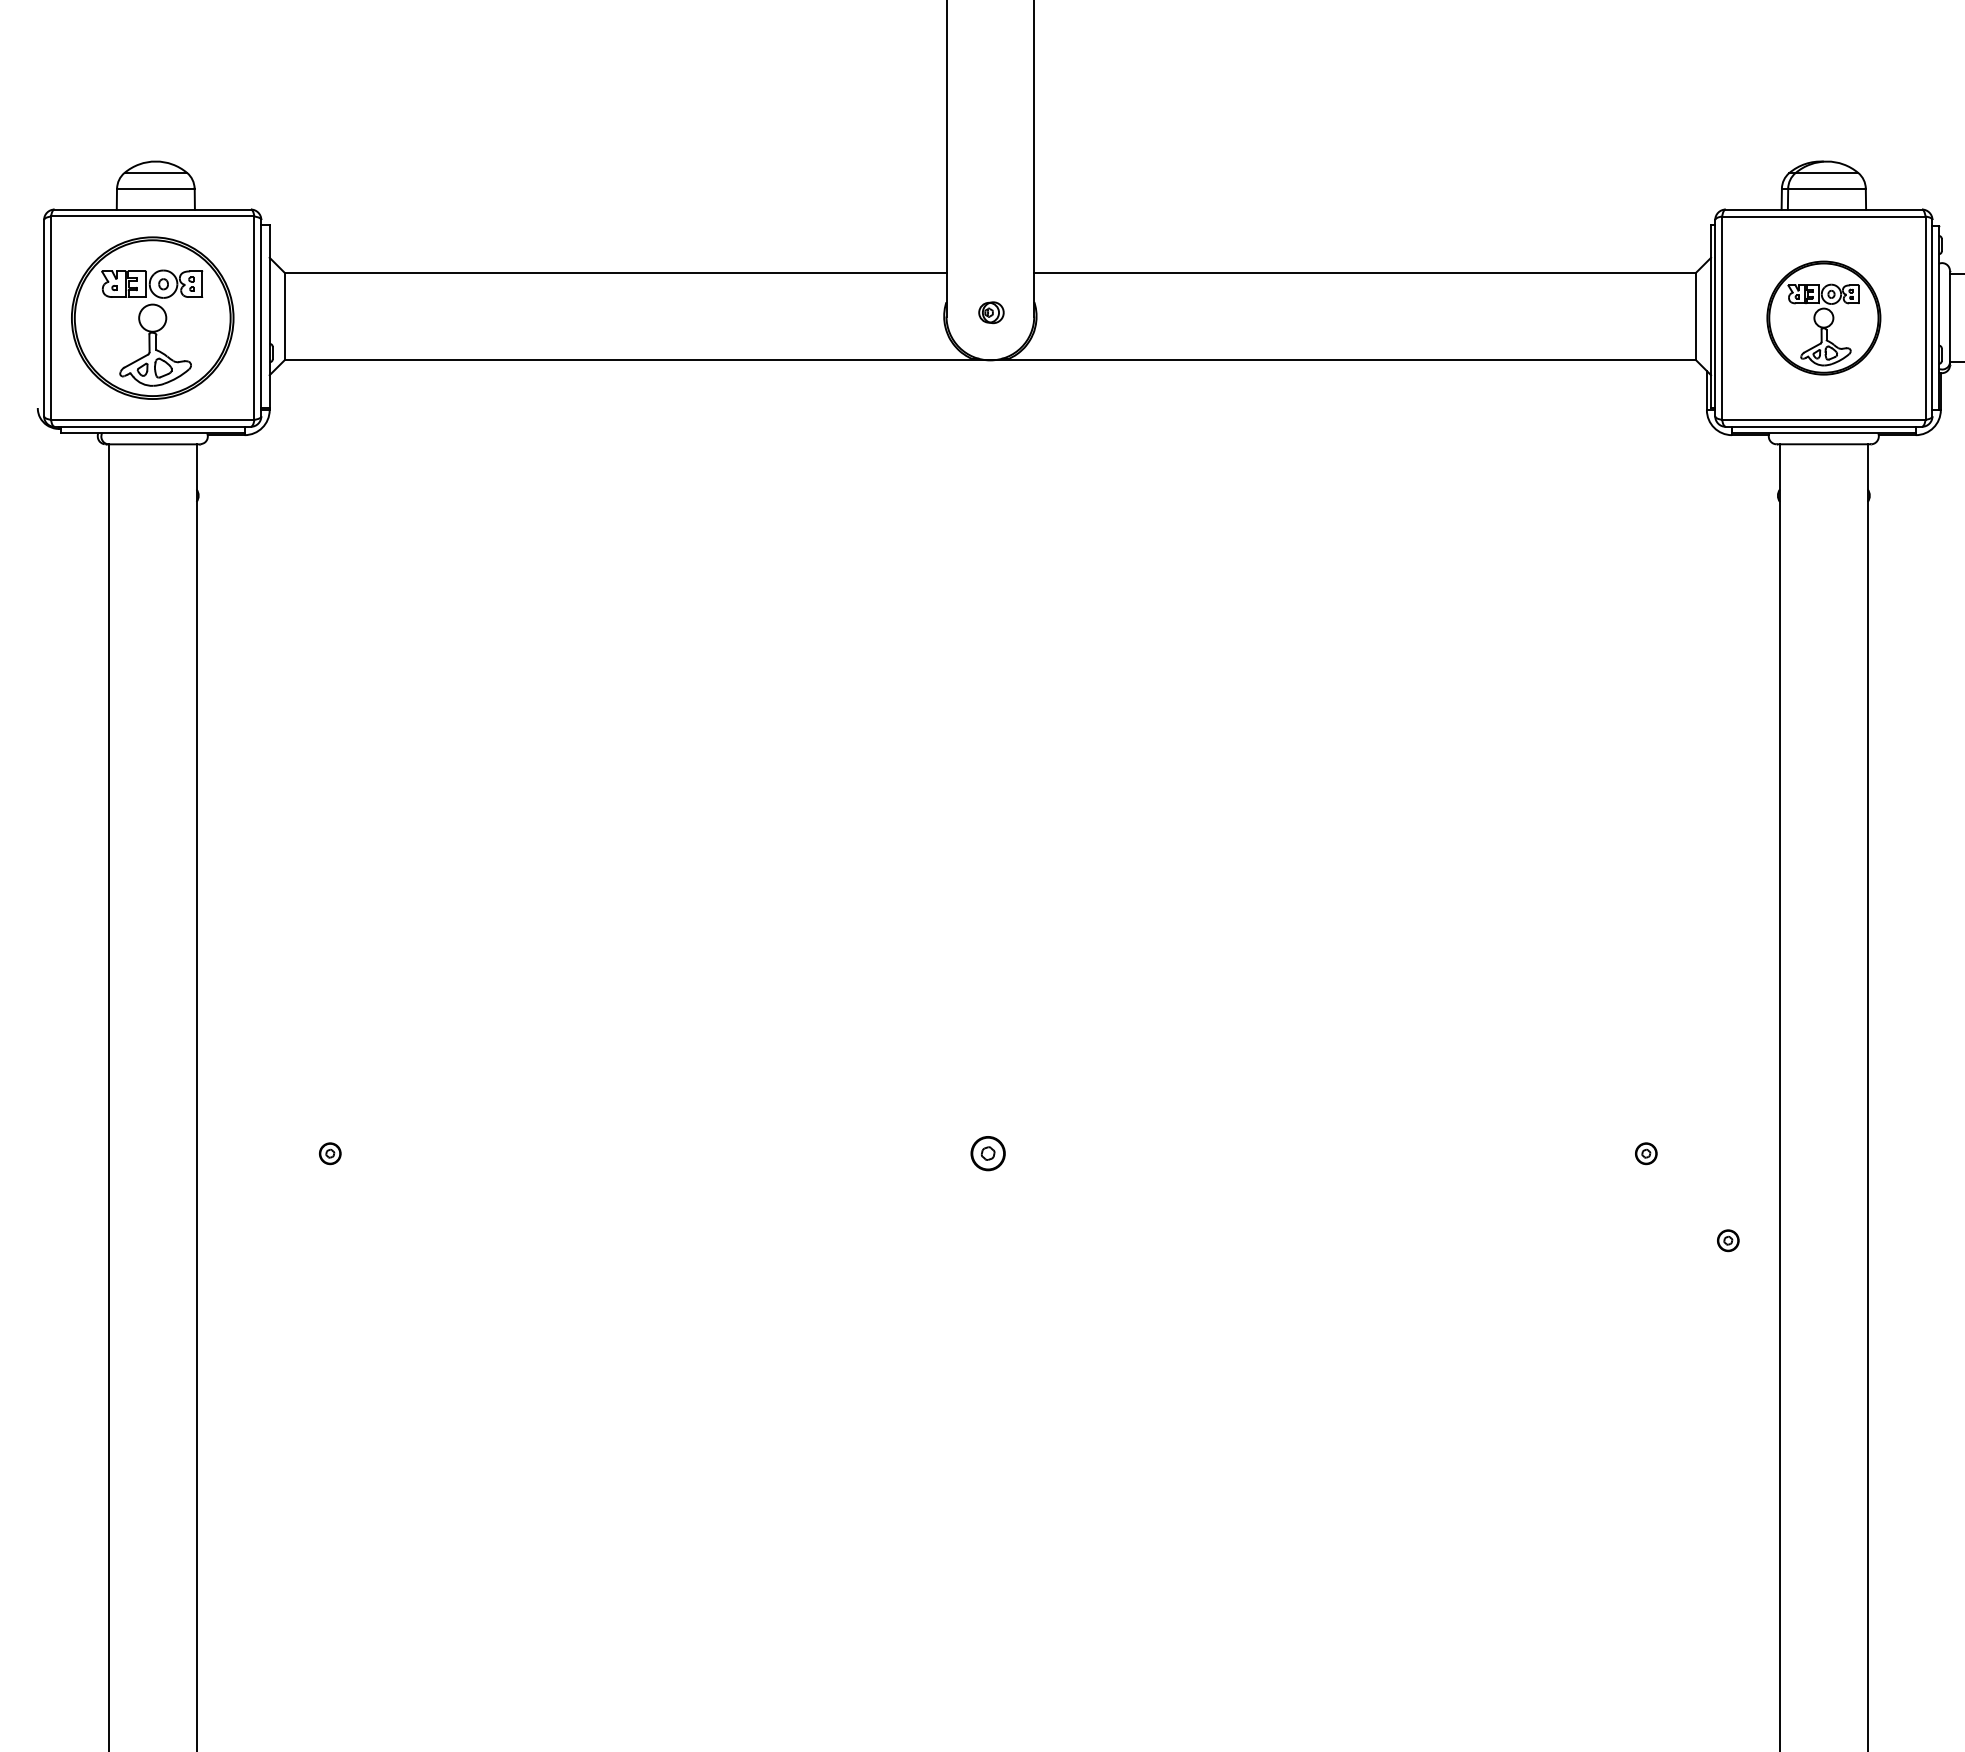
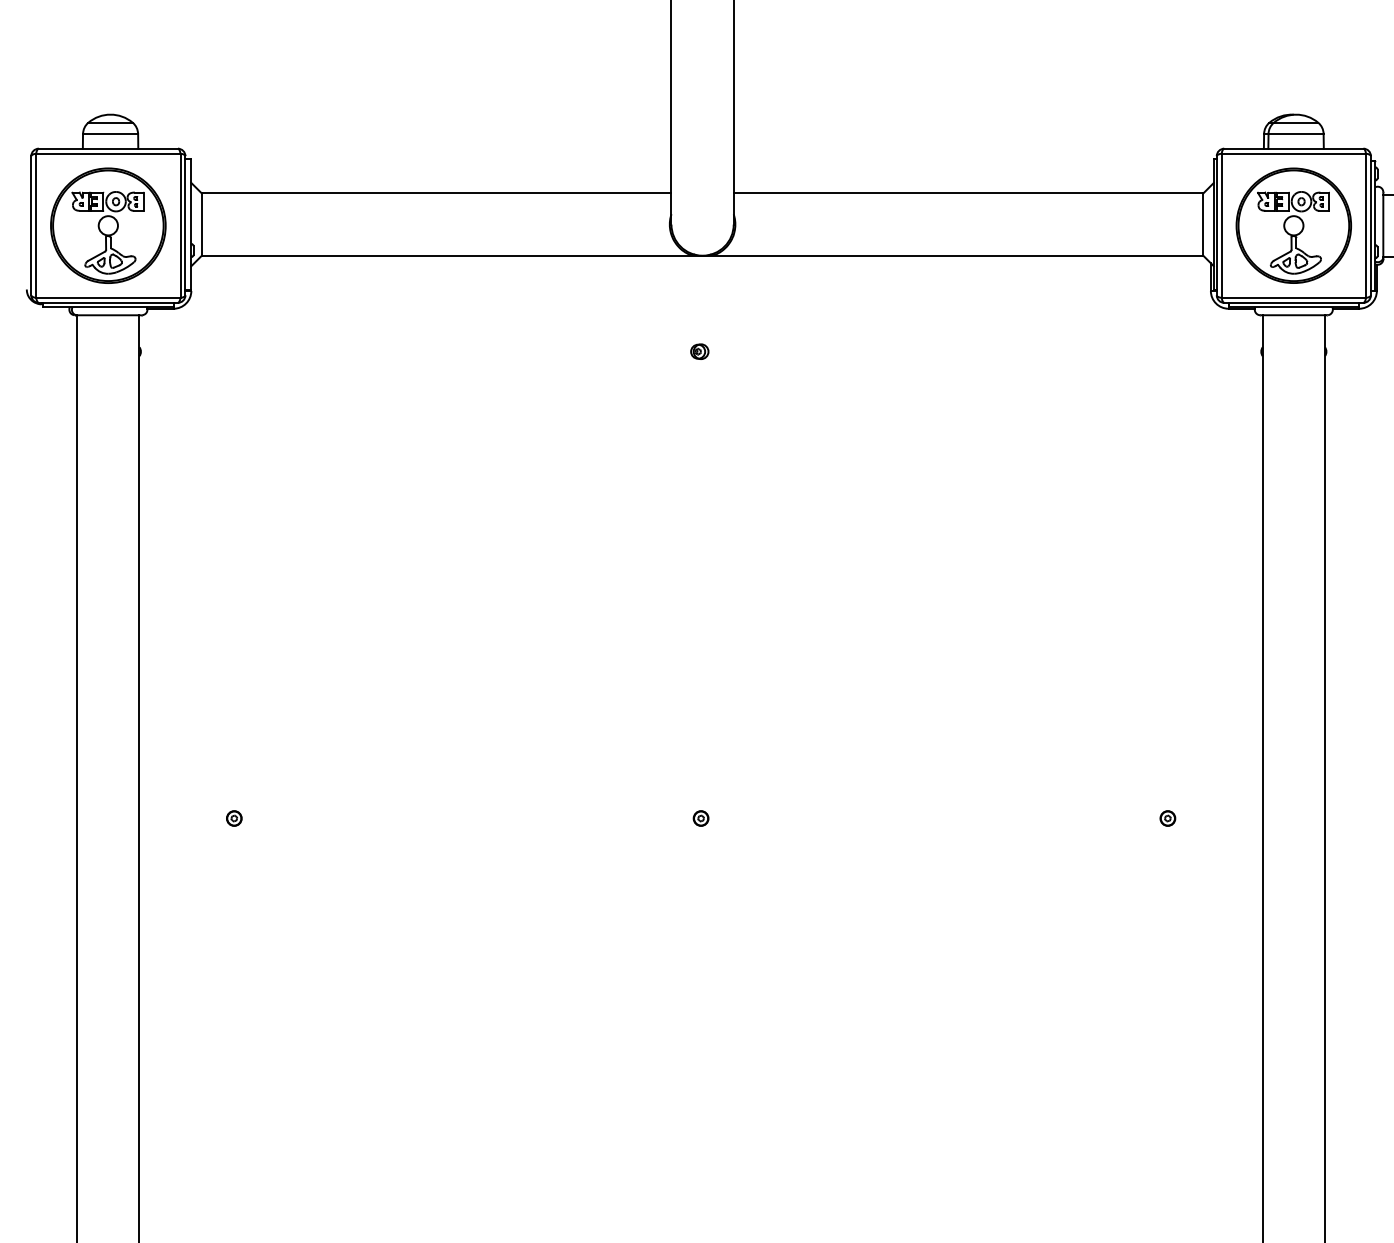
part: (991, 312) -> (699, 351), moved
part: (1823, 317) -> (1293, 225), size x1.43
part: (988, 1153) -> (701, 818), size x0.62
part: (1728, 1240) -> (1226, 880), removed

